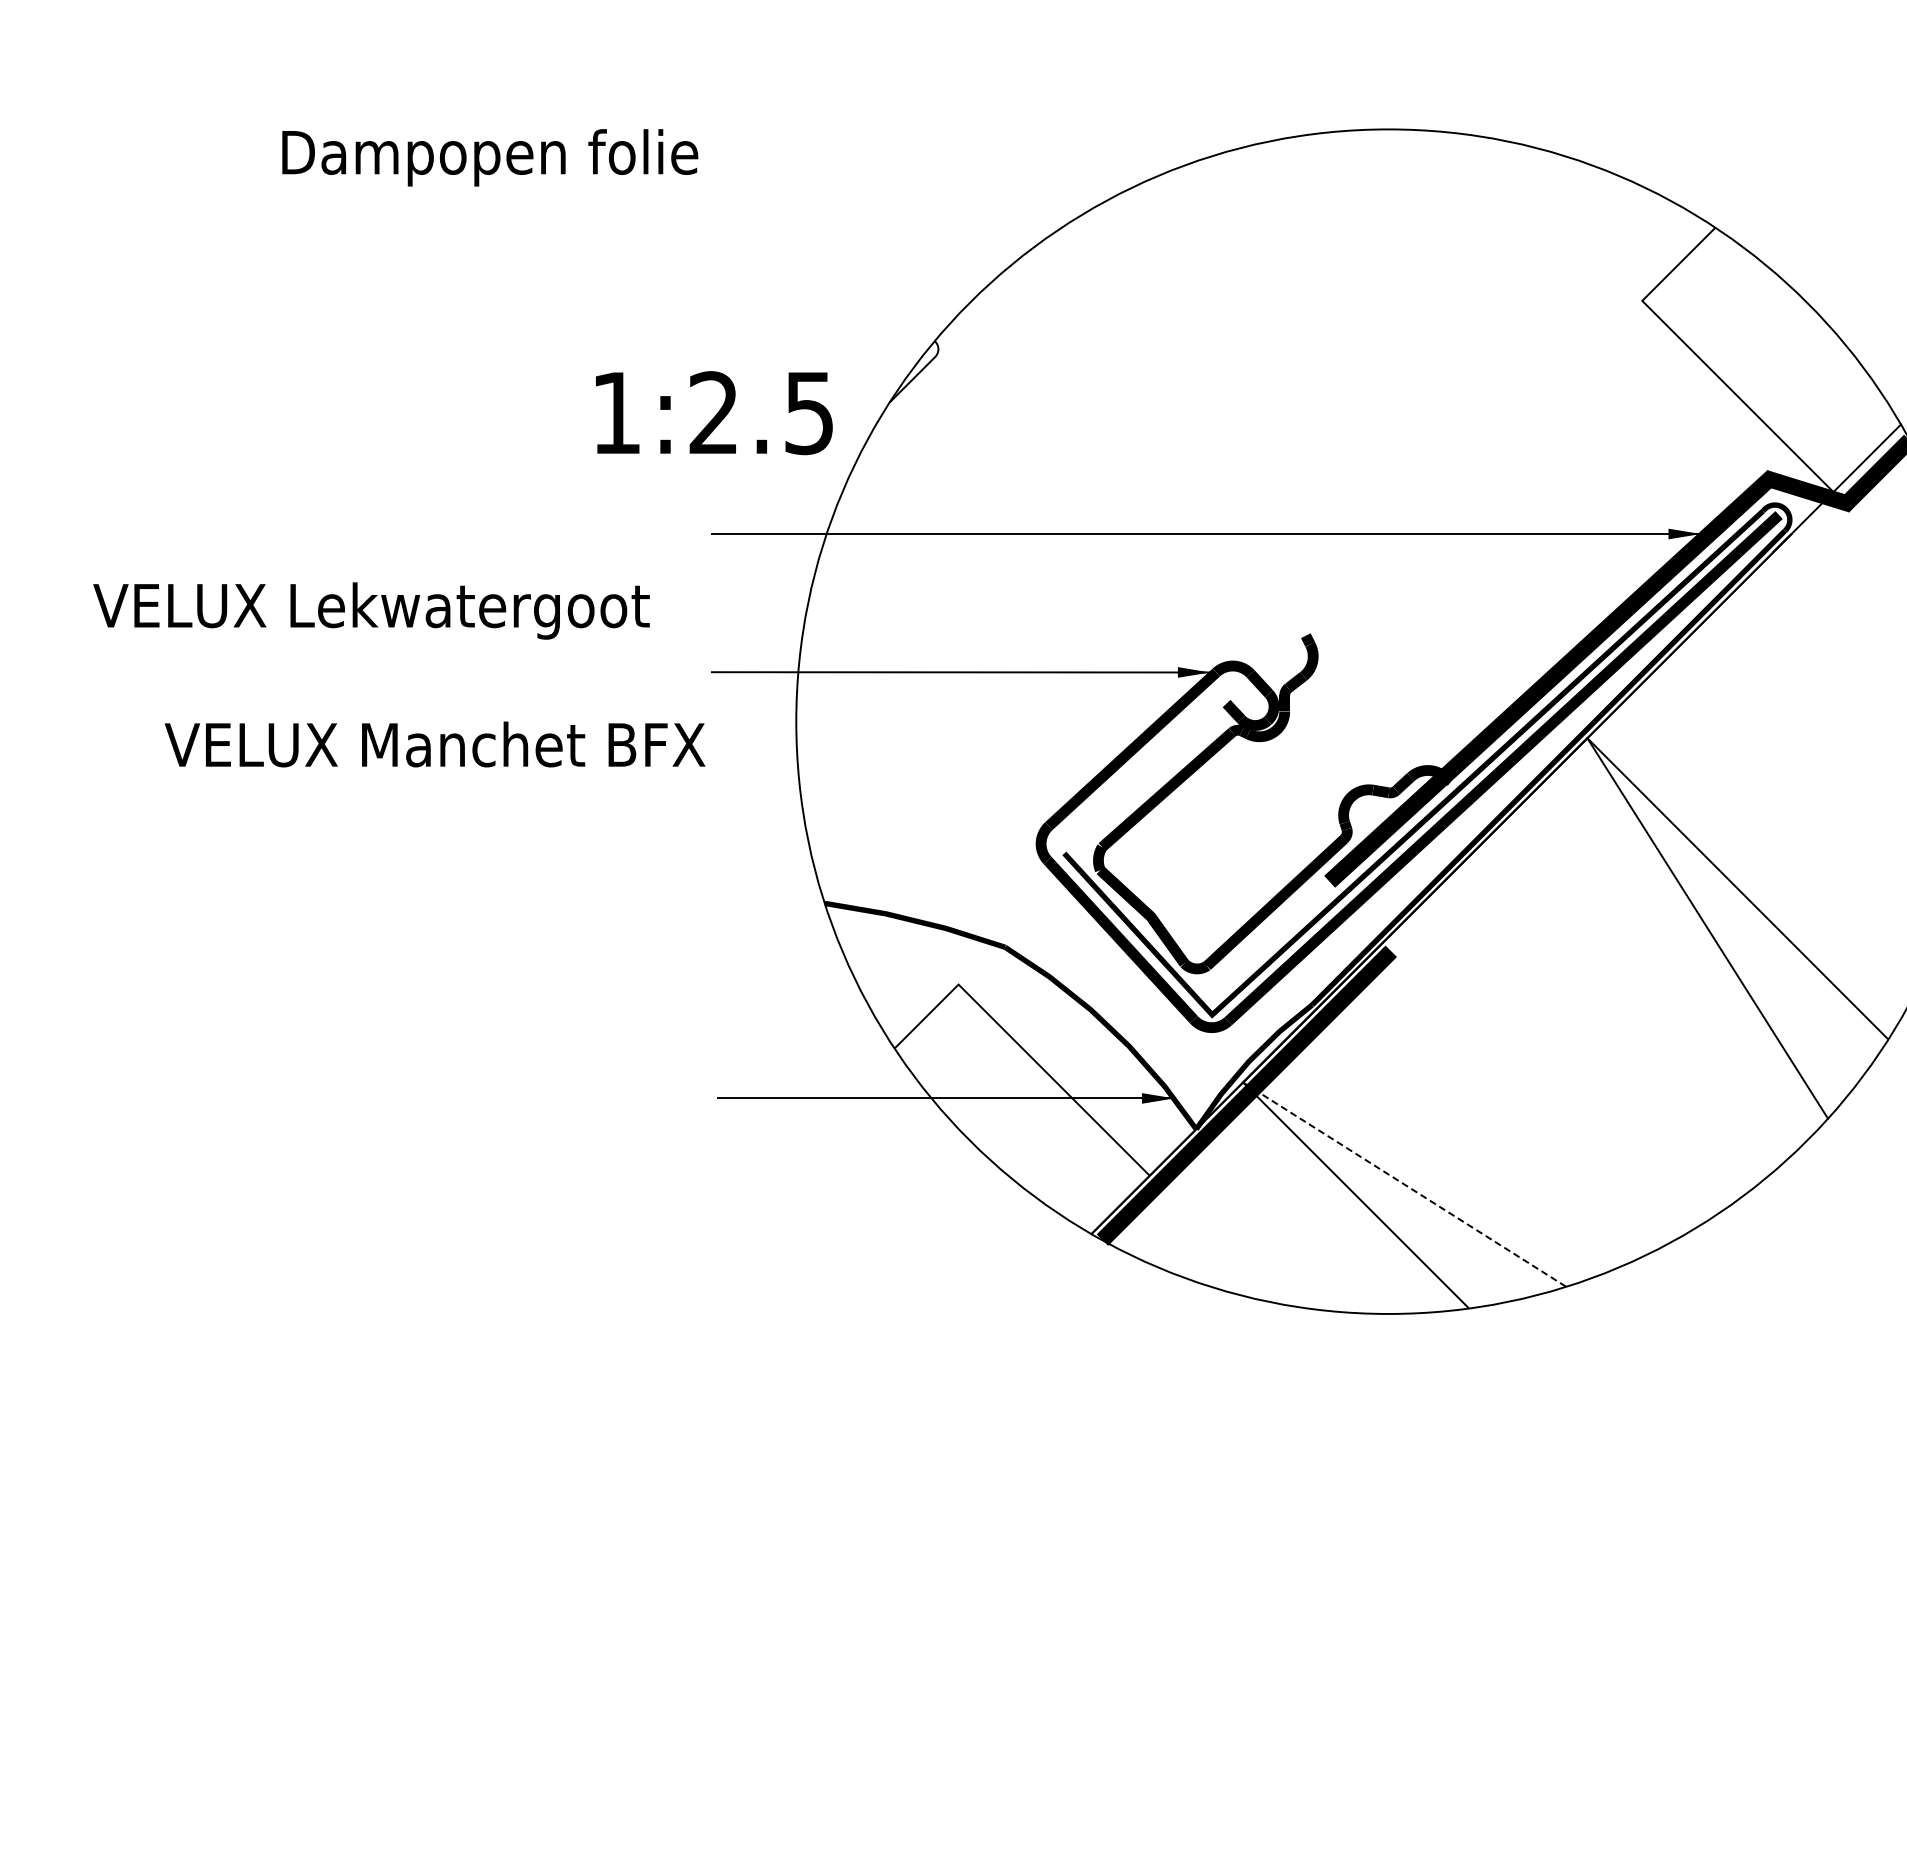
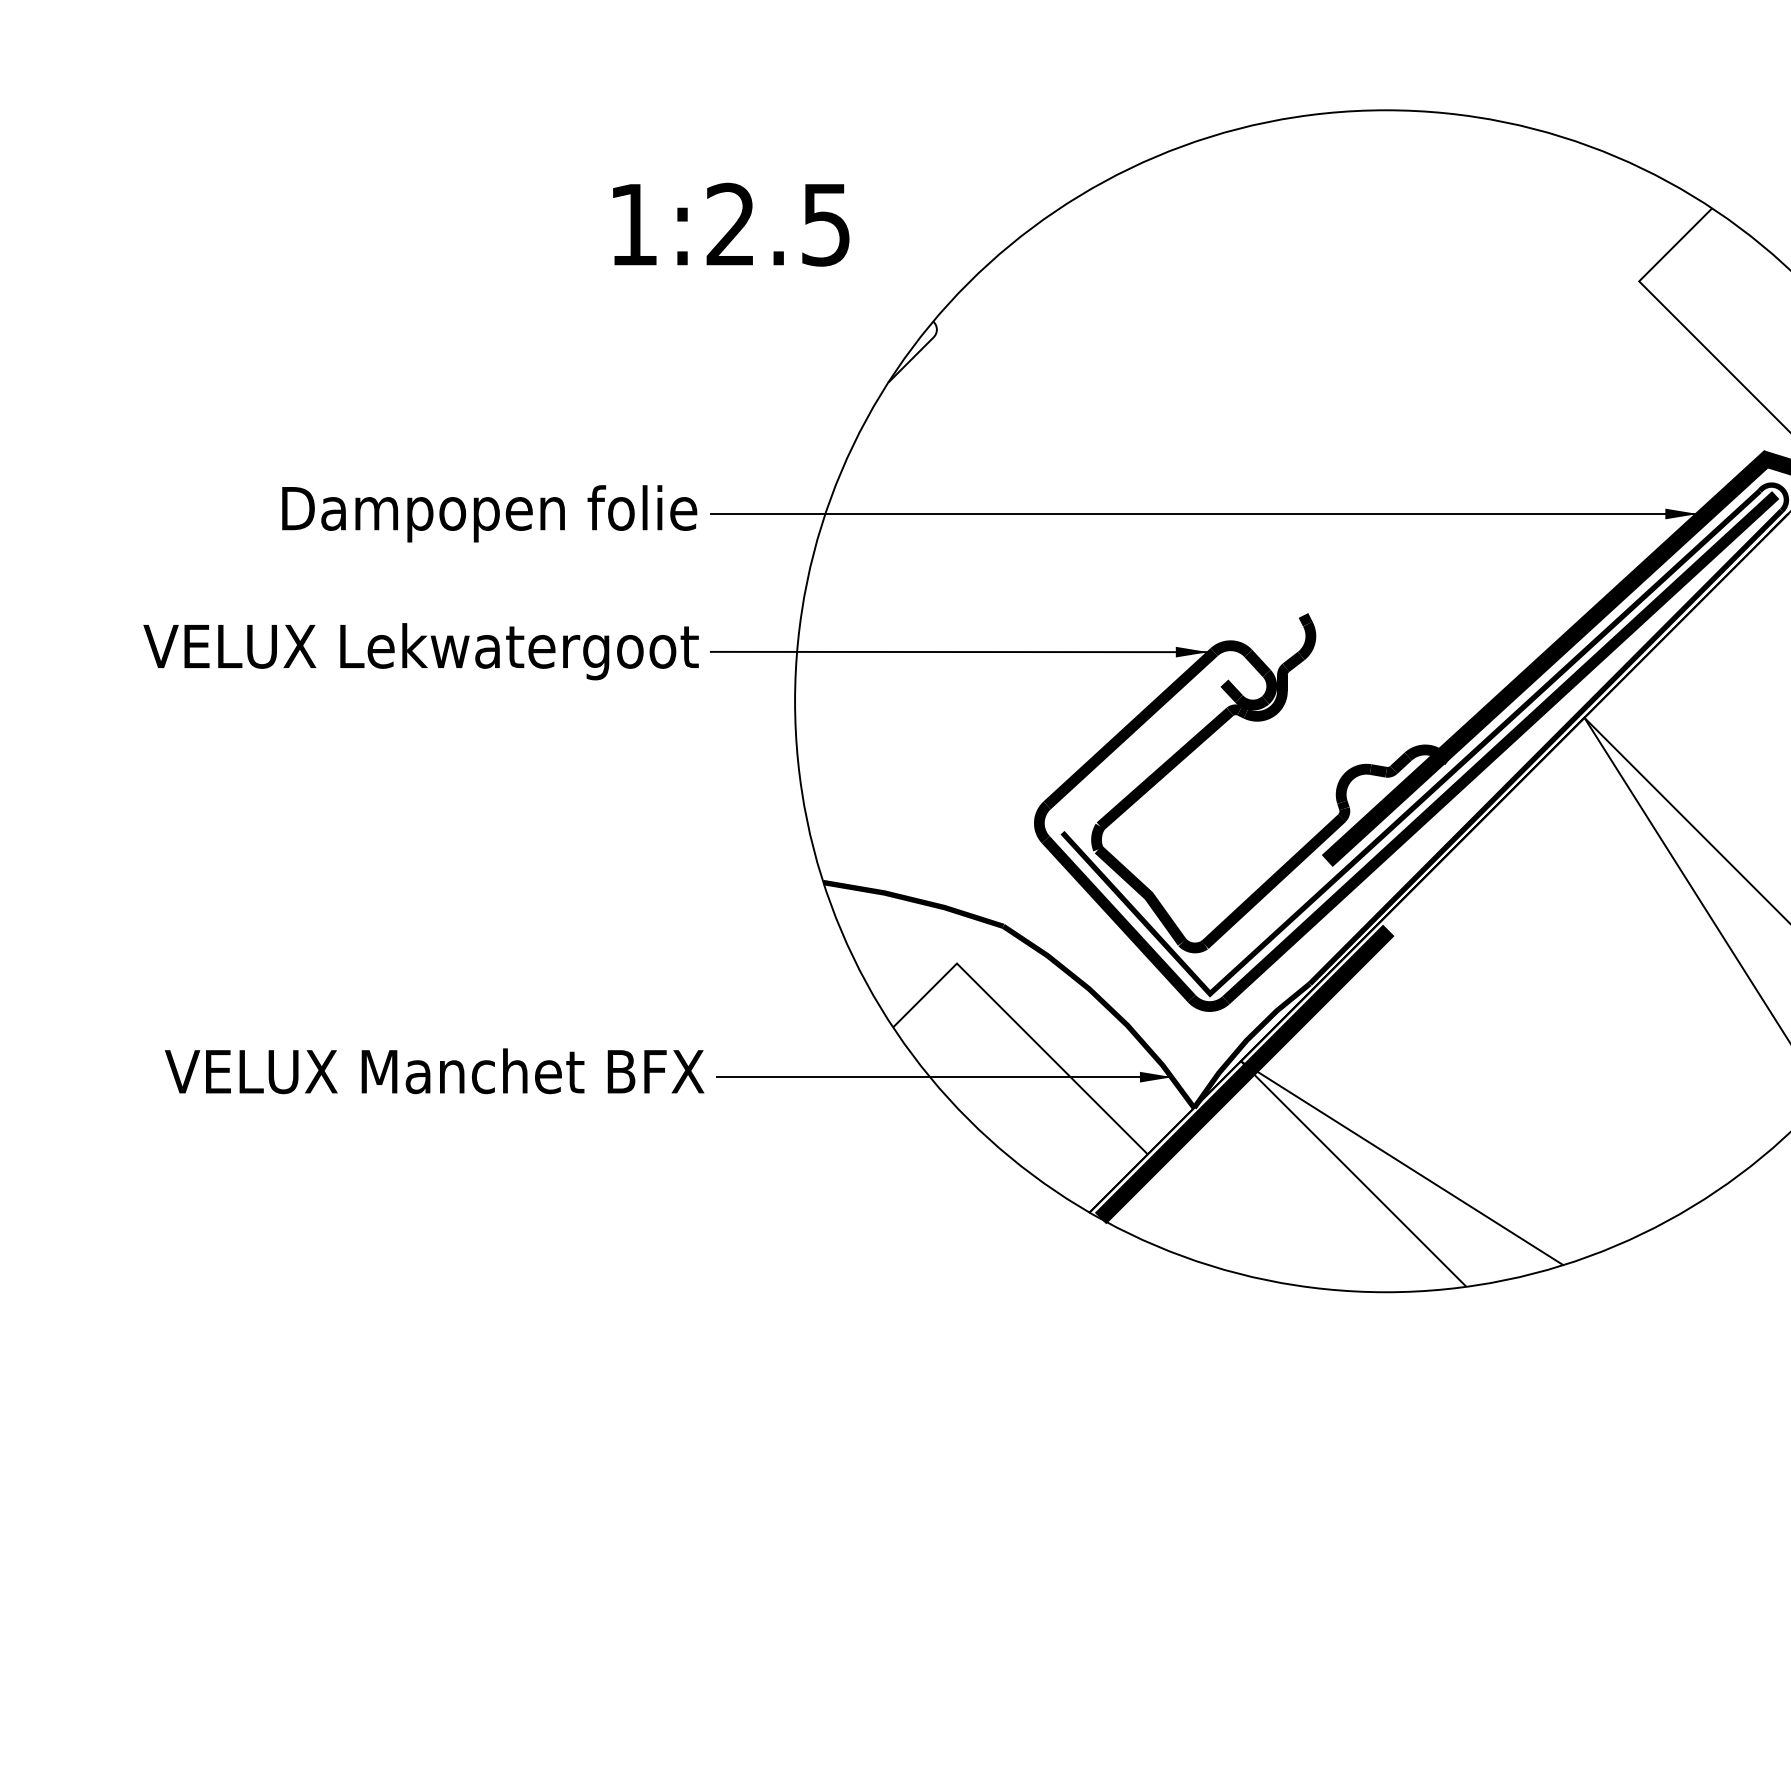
text: (490, 157) -> (489, 513), moved
text: (714, 413) -> (731, 225), moved
text: (371, 610) -> (421, 651), moved
text: (434, 744) -> (434, 1071), moved
line: (1404, 1184) -> (1401, 1163), dashed -> solid

